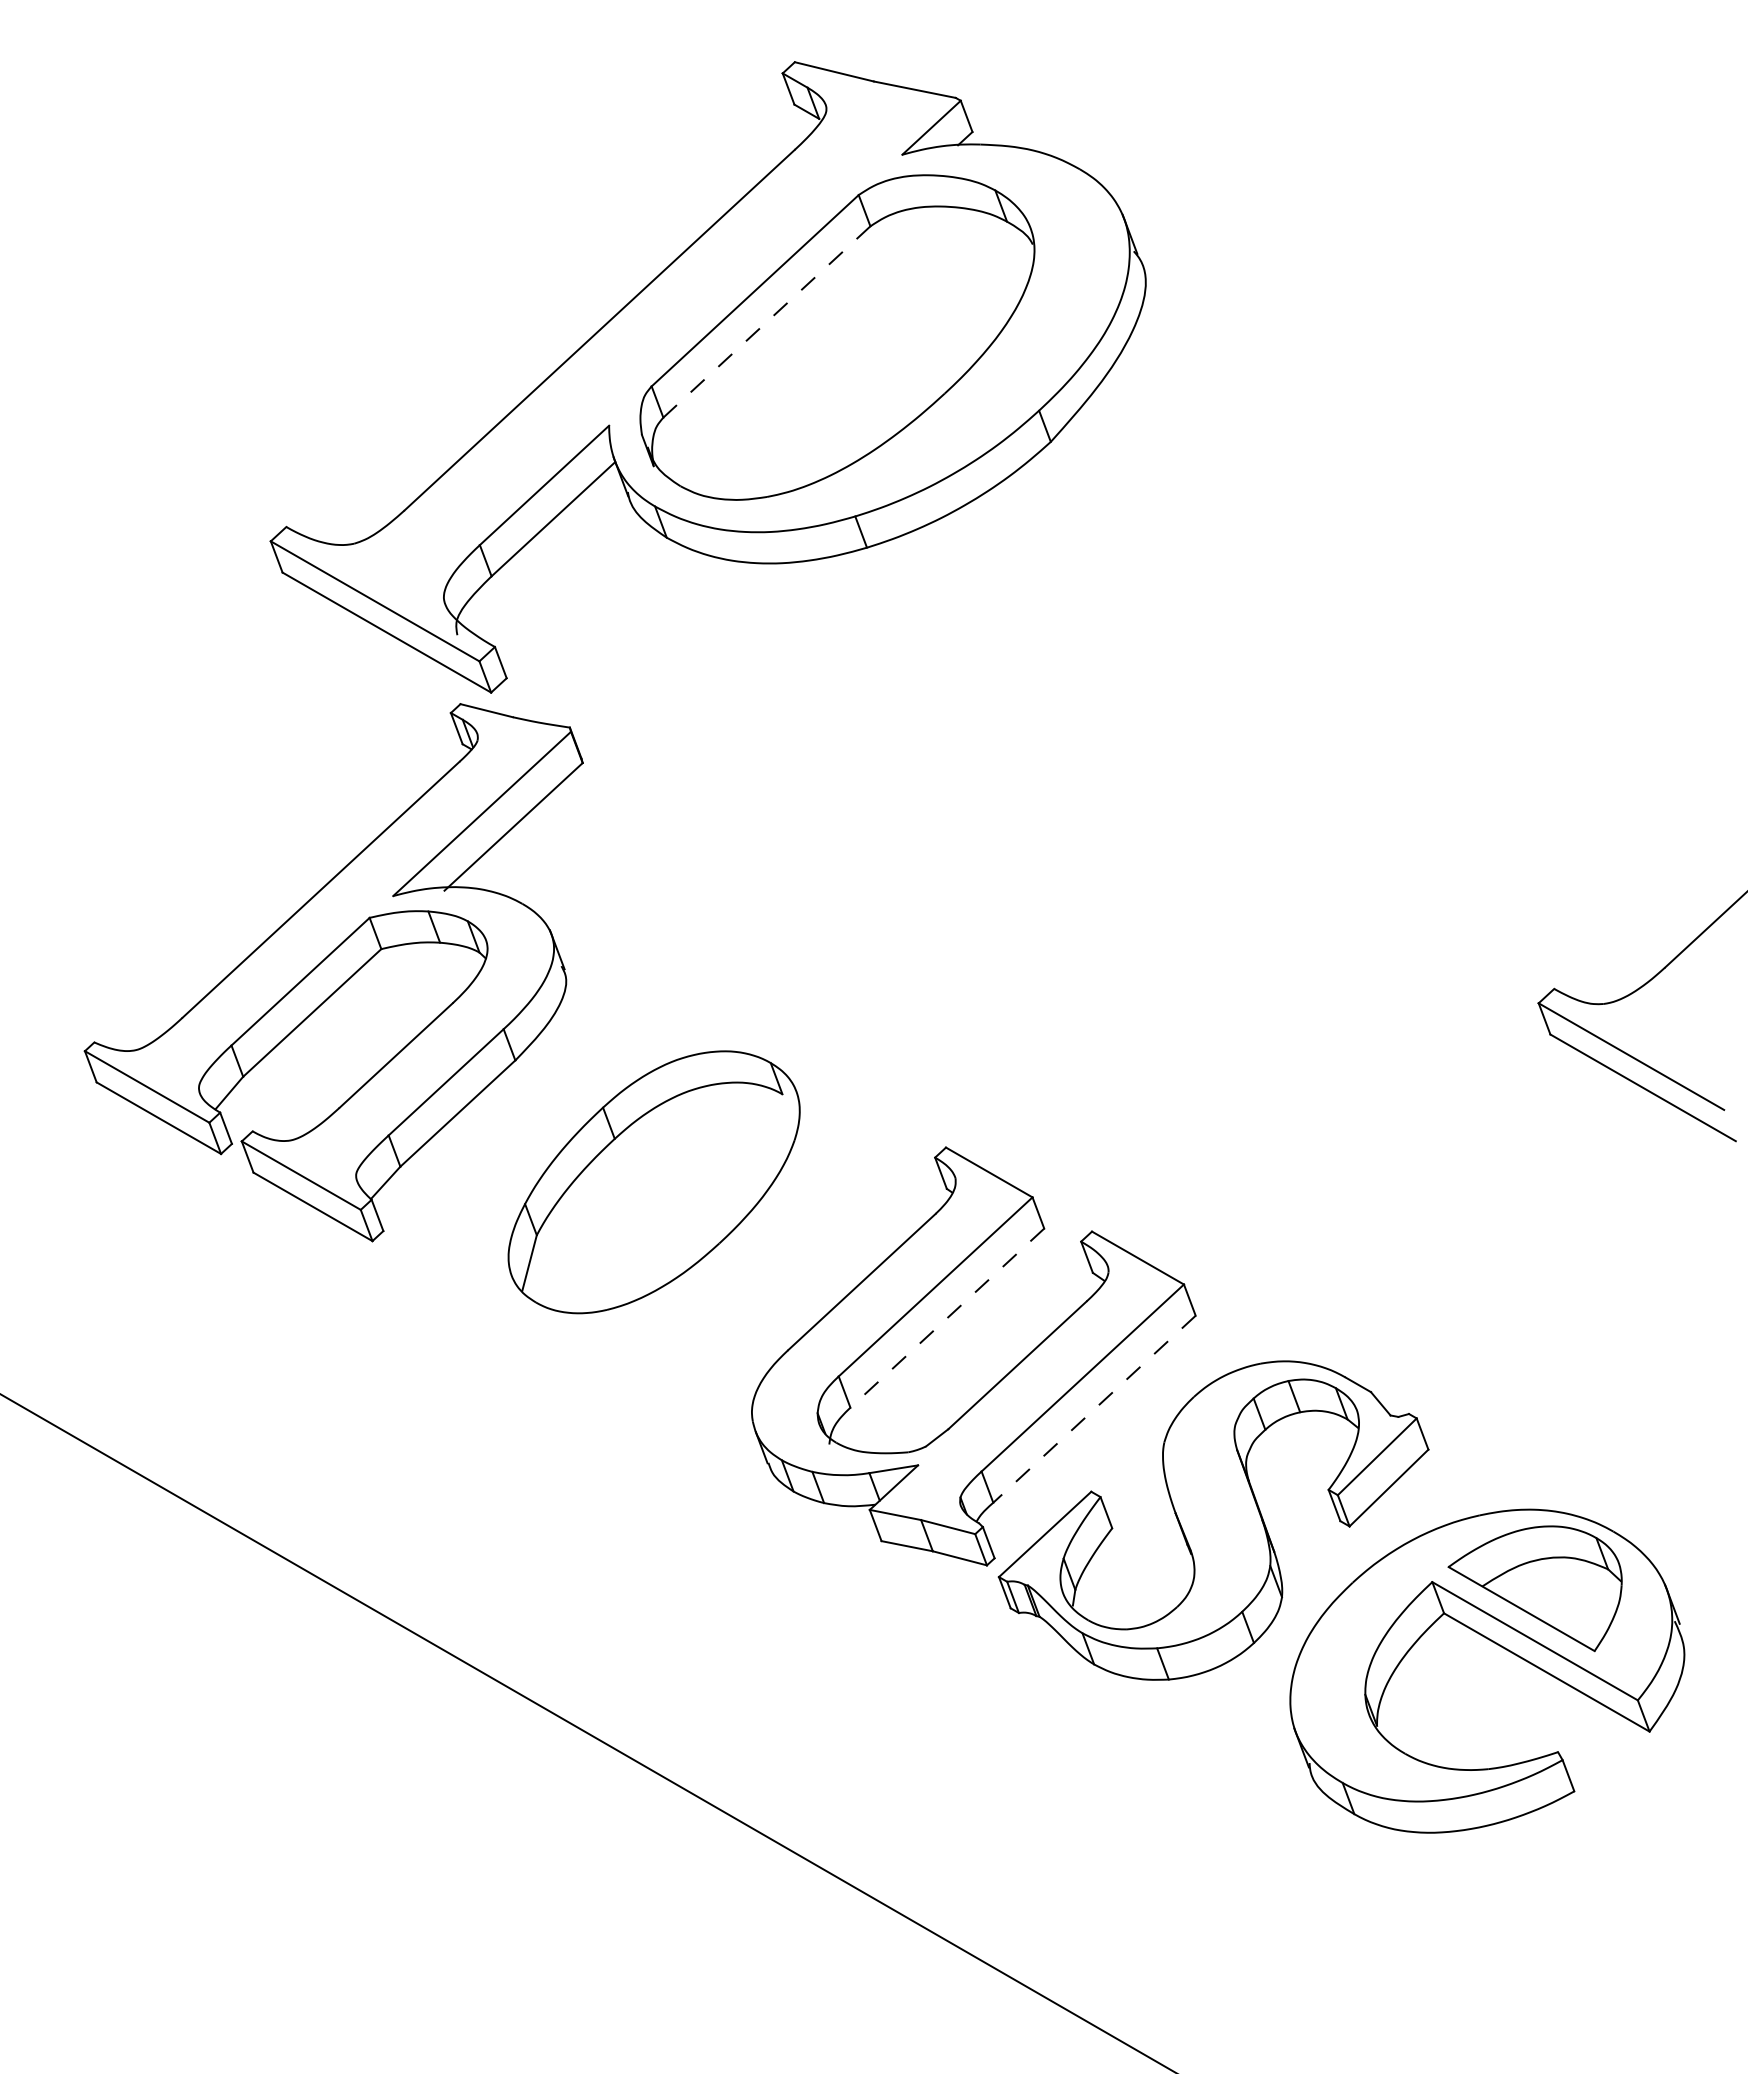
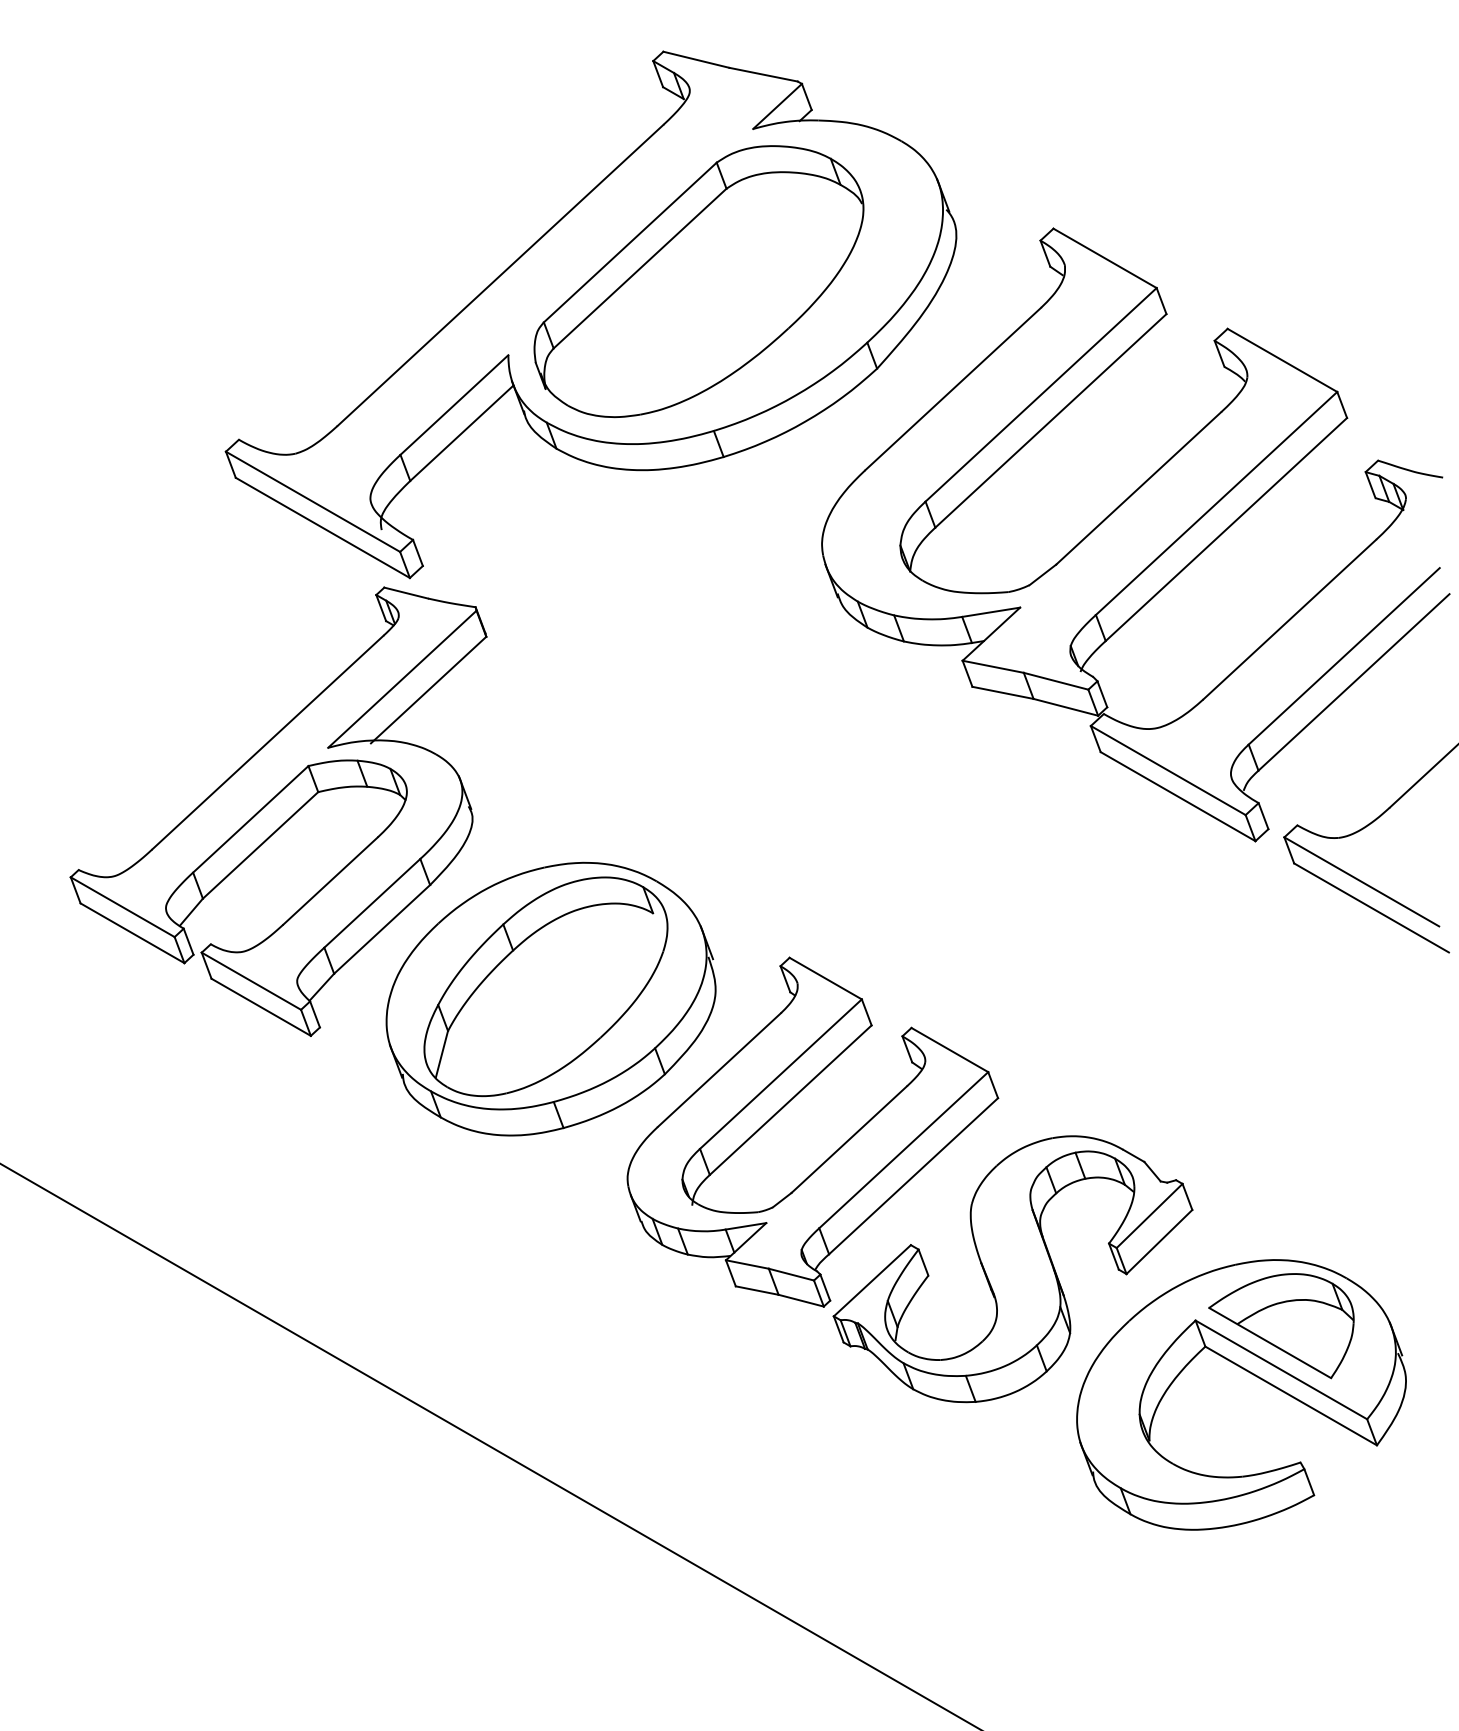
line: (766, 321) -> (639, 268), dashed -> solid
part: (1360, 640) -> (1135, 534), added
part: (660, 1196) -> (551, 998), added
line: (947, 1318) -> (790, 1100), dashed -> solid
line: (1094, 1409) -> (913, 1176), dashed -> solid

